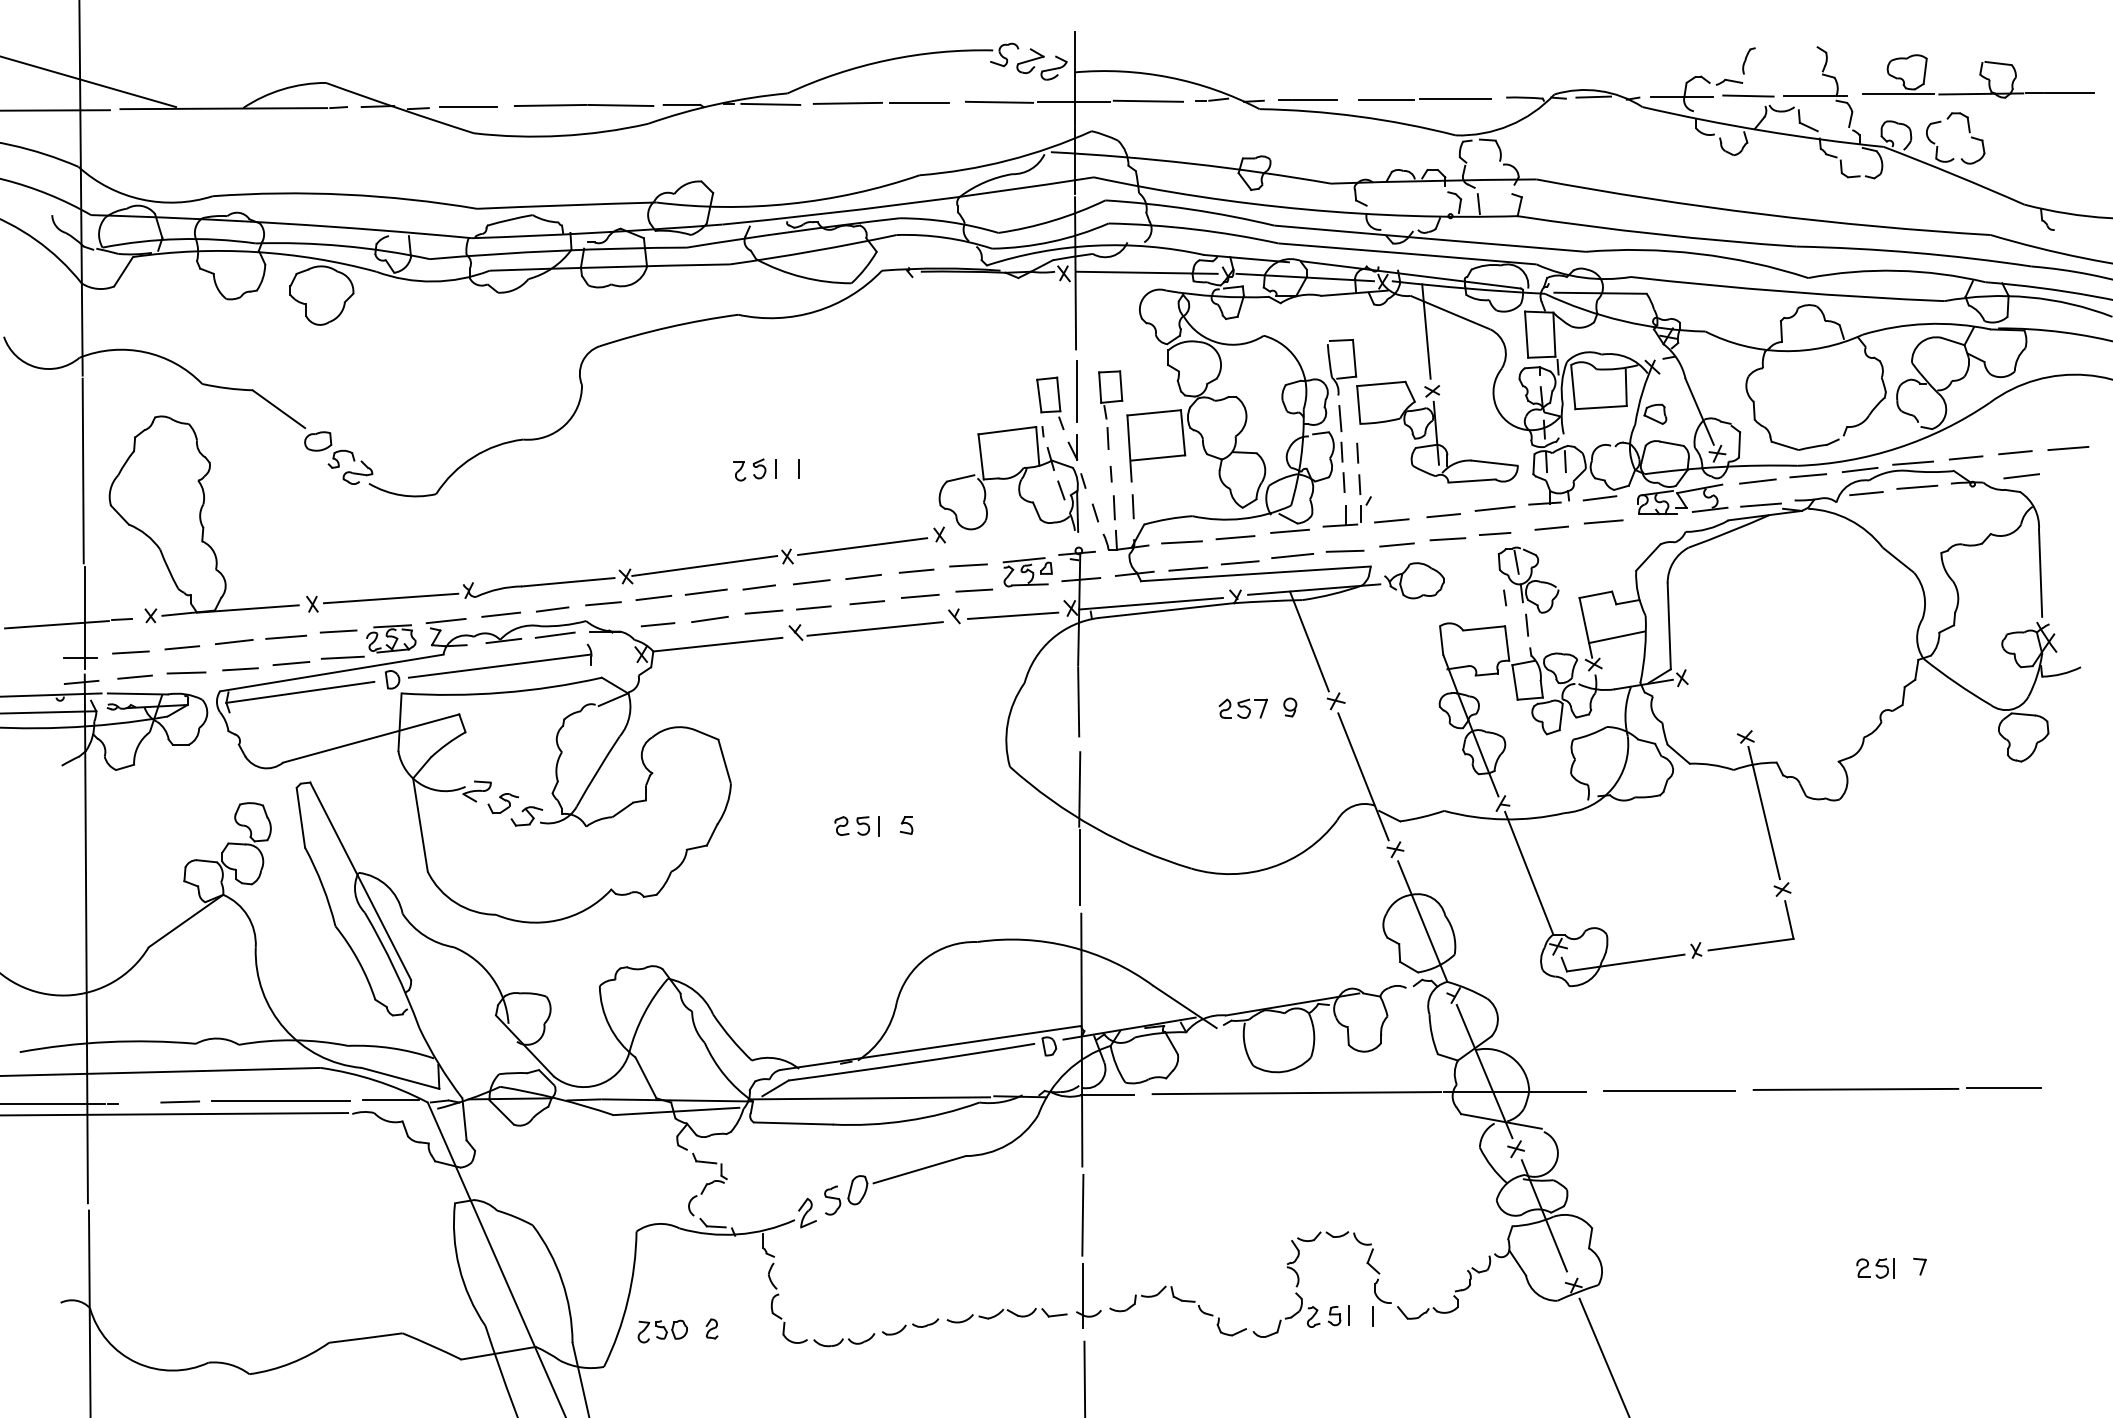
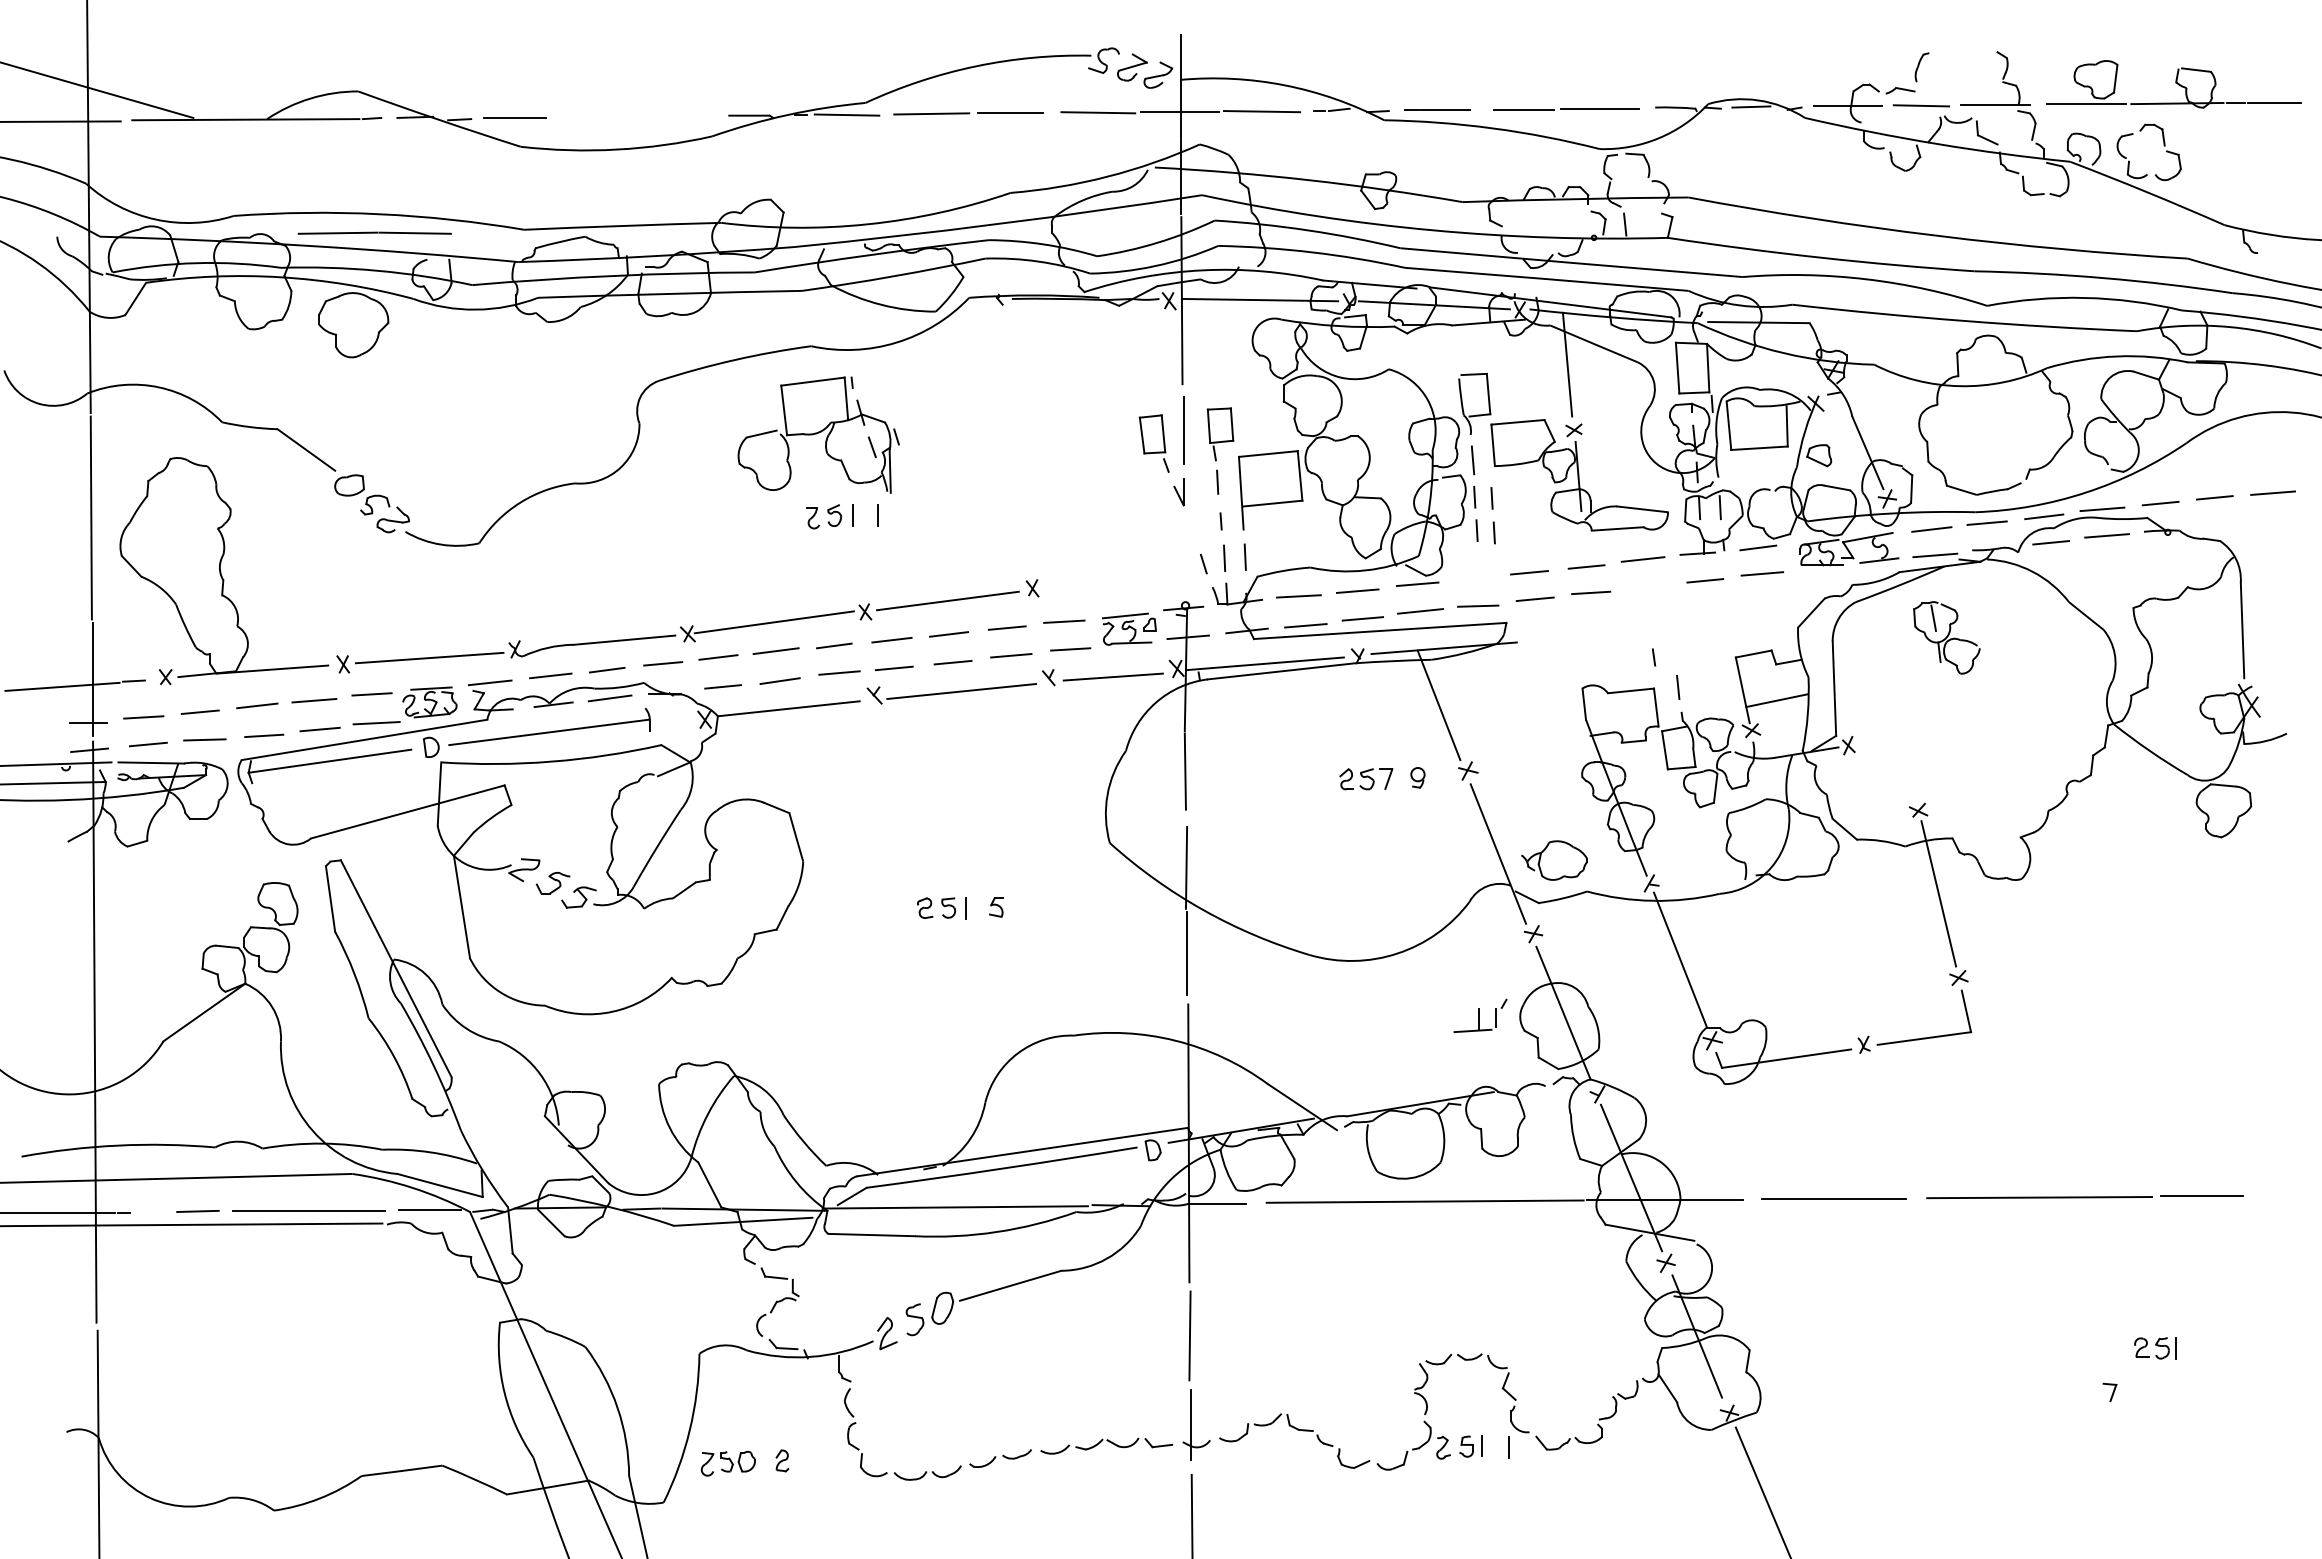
line: (583, 104) -> (374, 232), moved
line: (2021, 476) -> (2221, 523), removed
part: (1012, 478) -> (818, 434), moved
part: (1347, 511) -> (1480, 1015), moved
line: (1494, 534) -> (1642, 587), removed
part: (1528, 579) -> (1946, 637), moved
part: (1414, 580) -> (1554, 860), moved
part: (1875, 1268) -> (2155, 1348), moved

